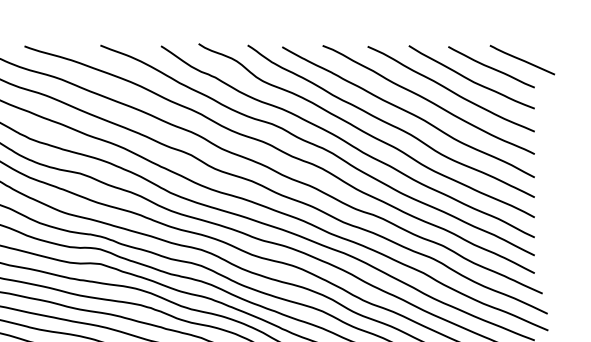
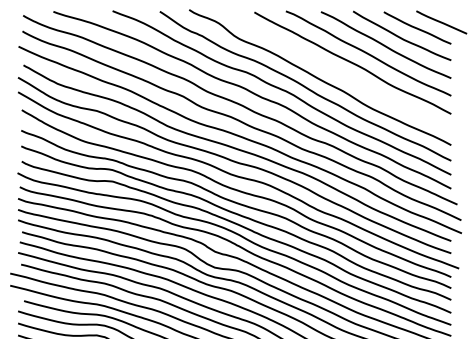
curve: (390, 122) -> (338, 71), removed

